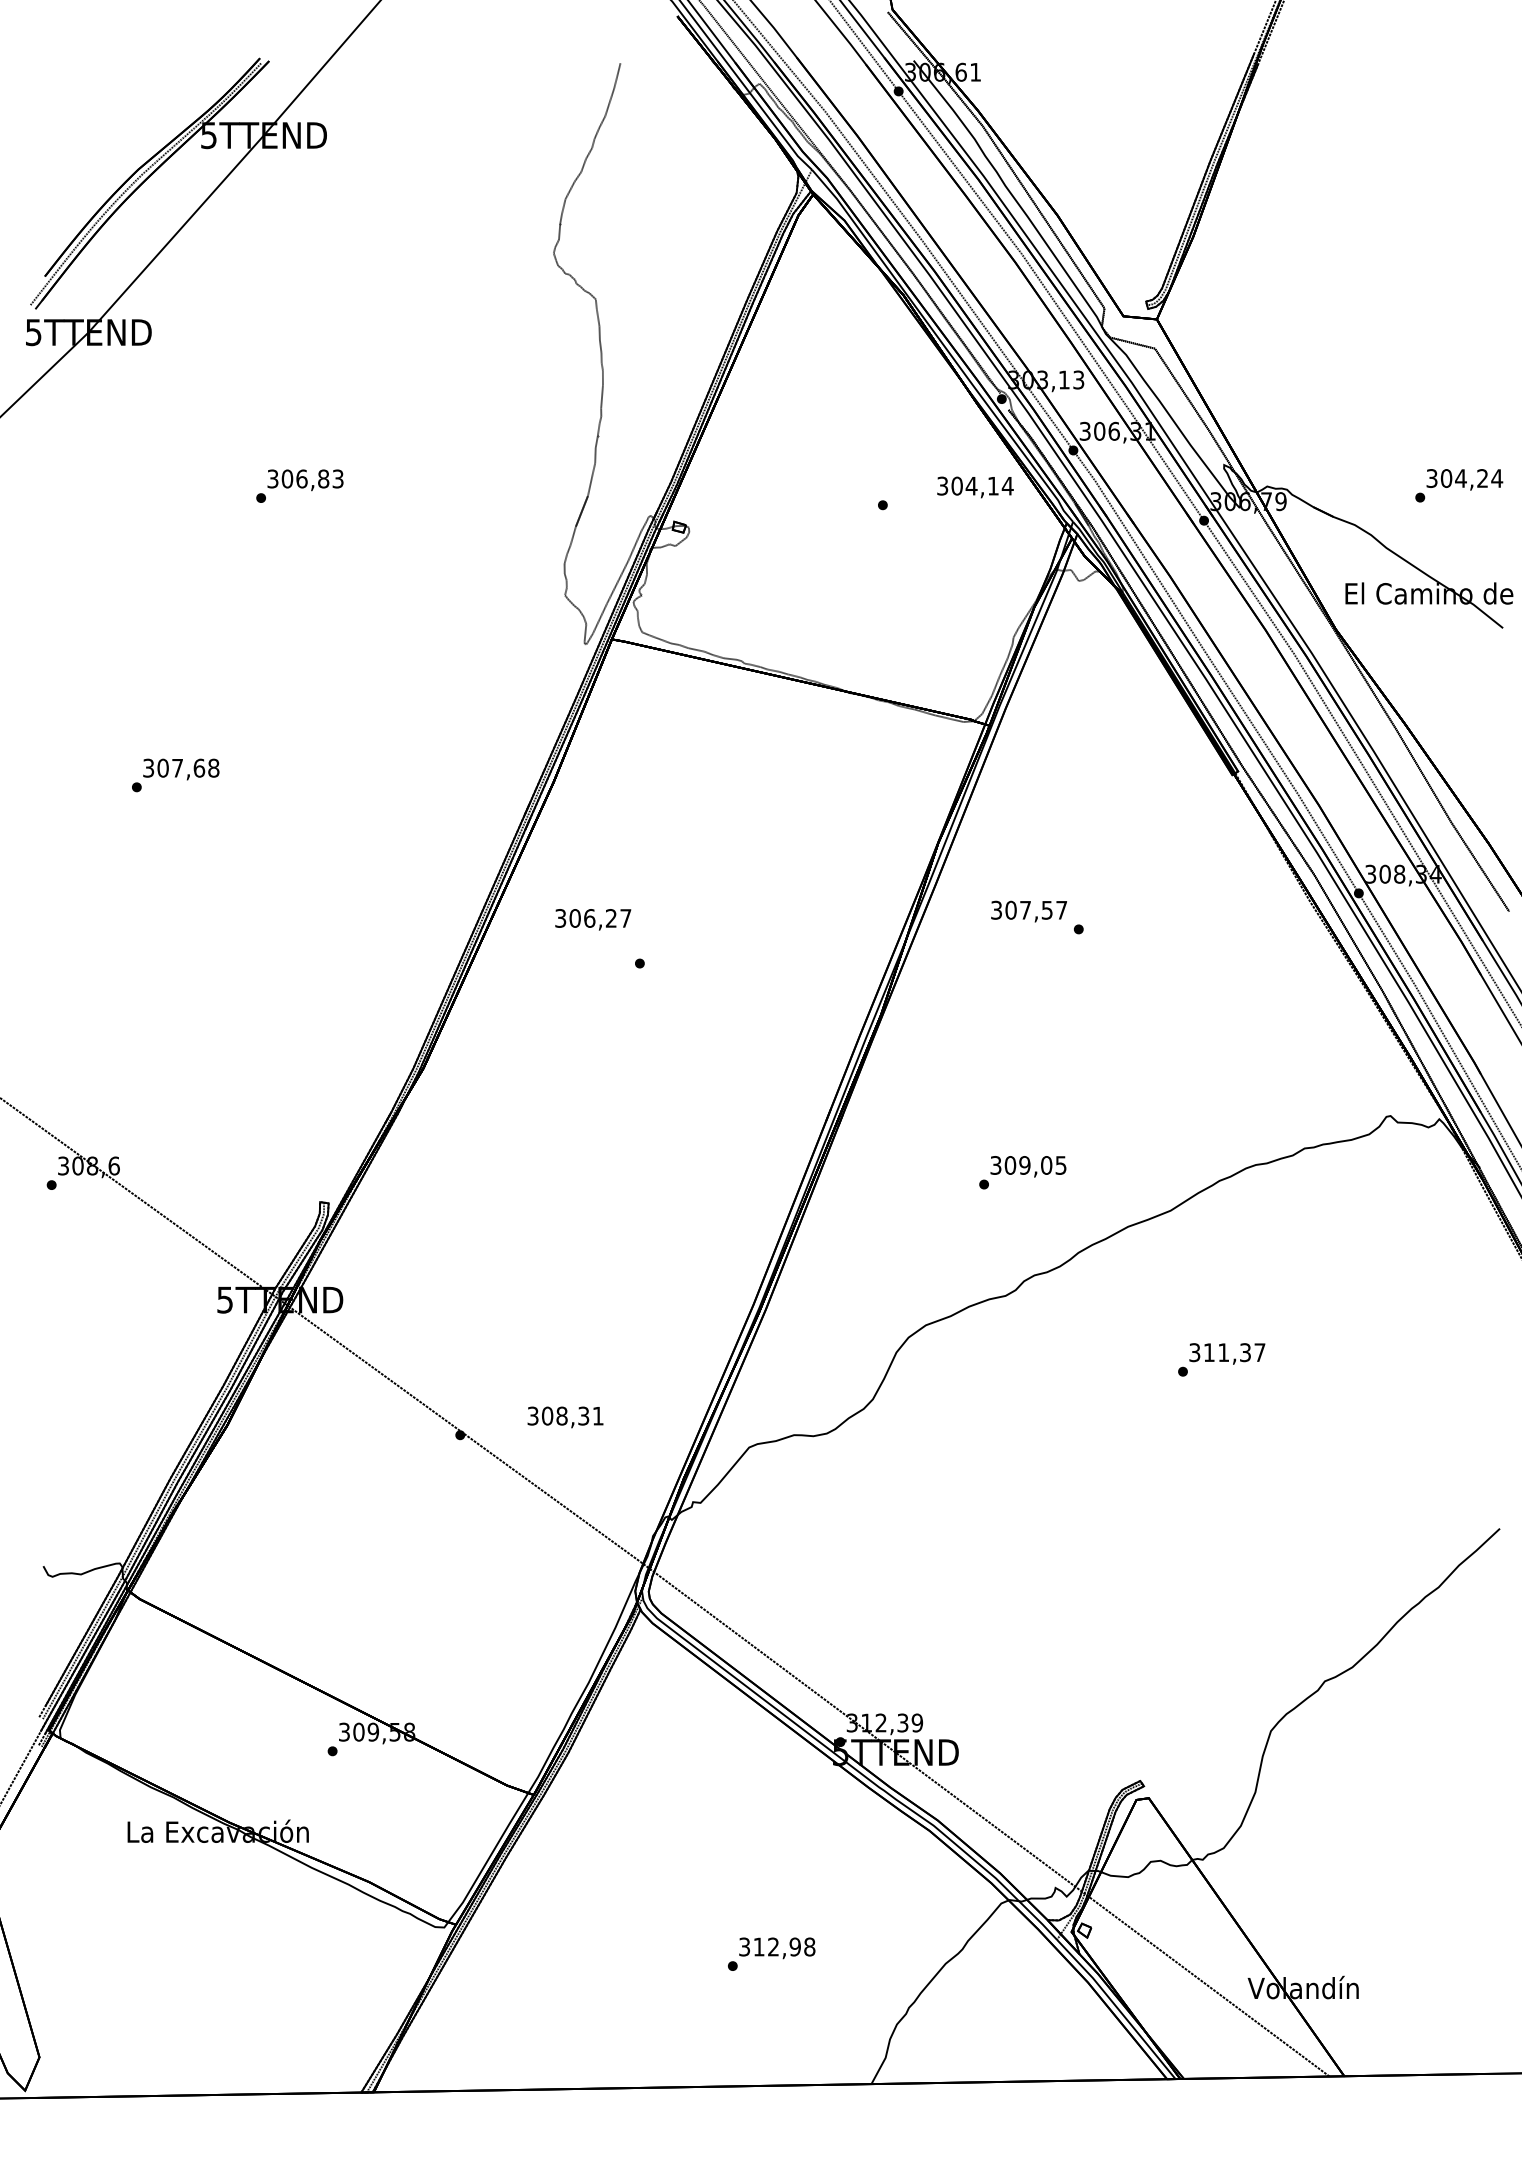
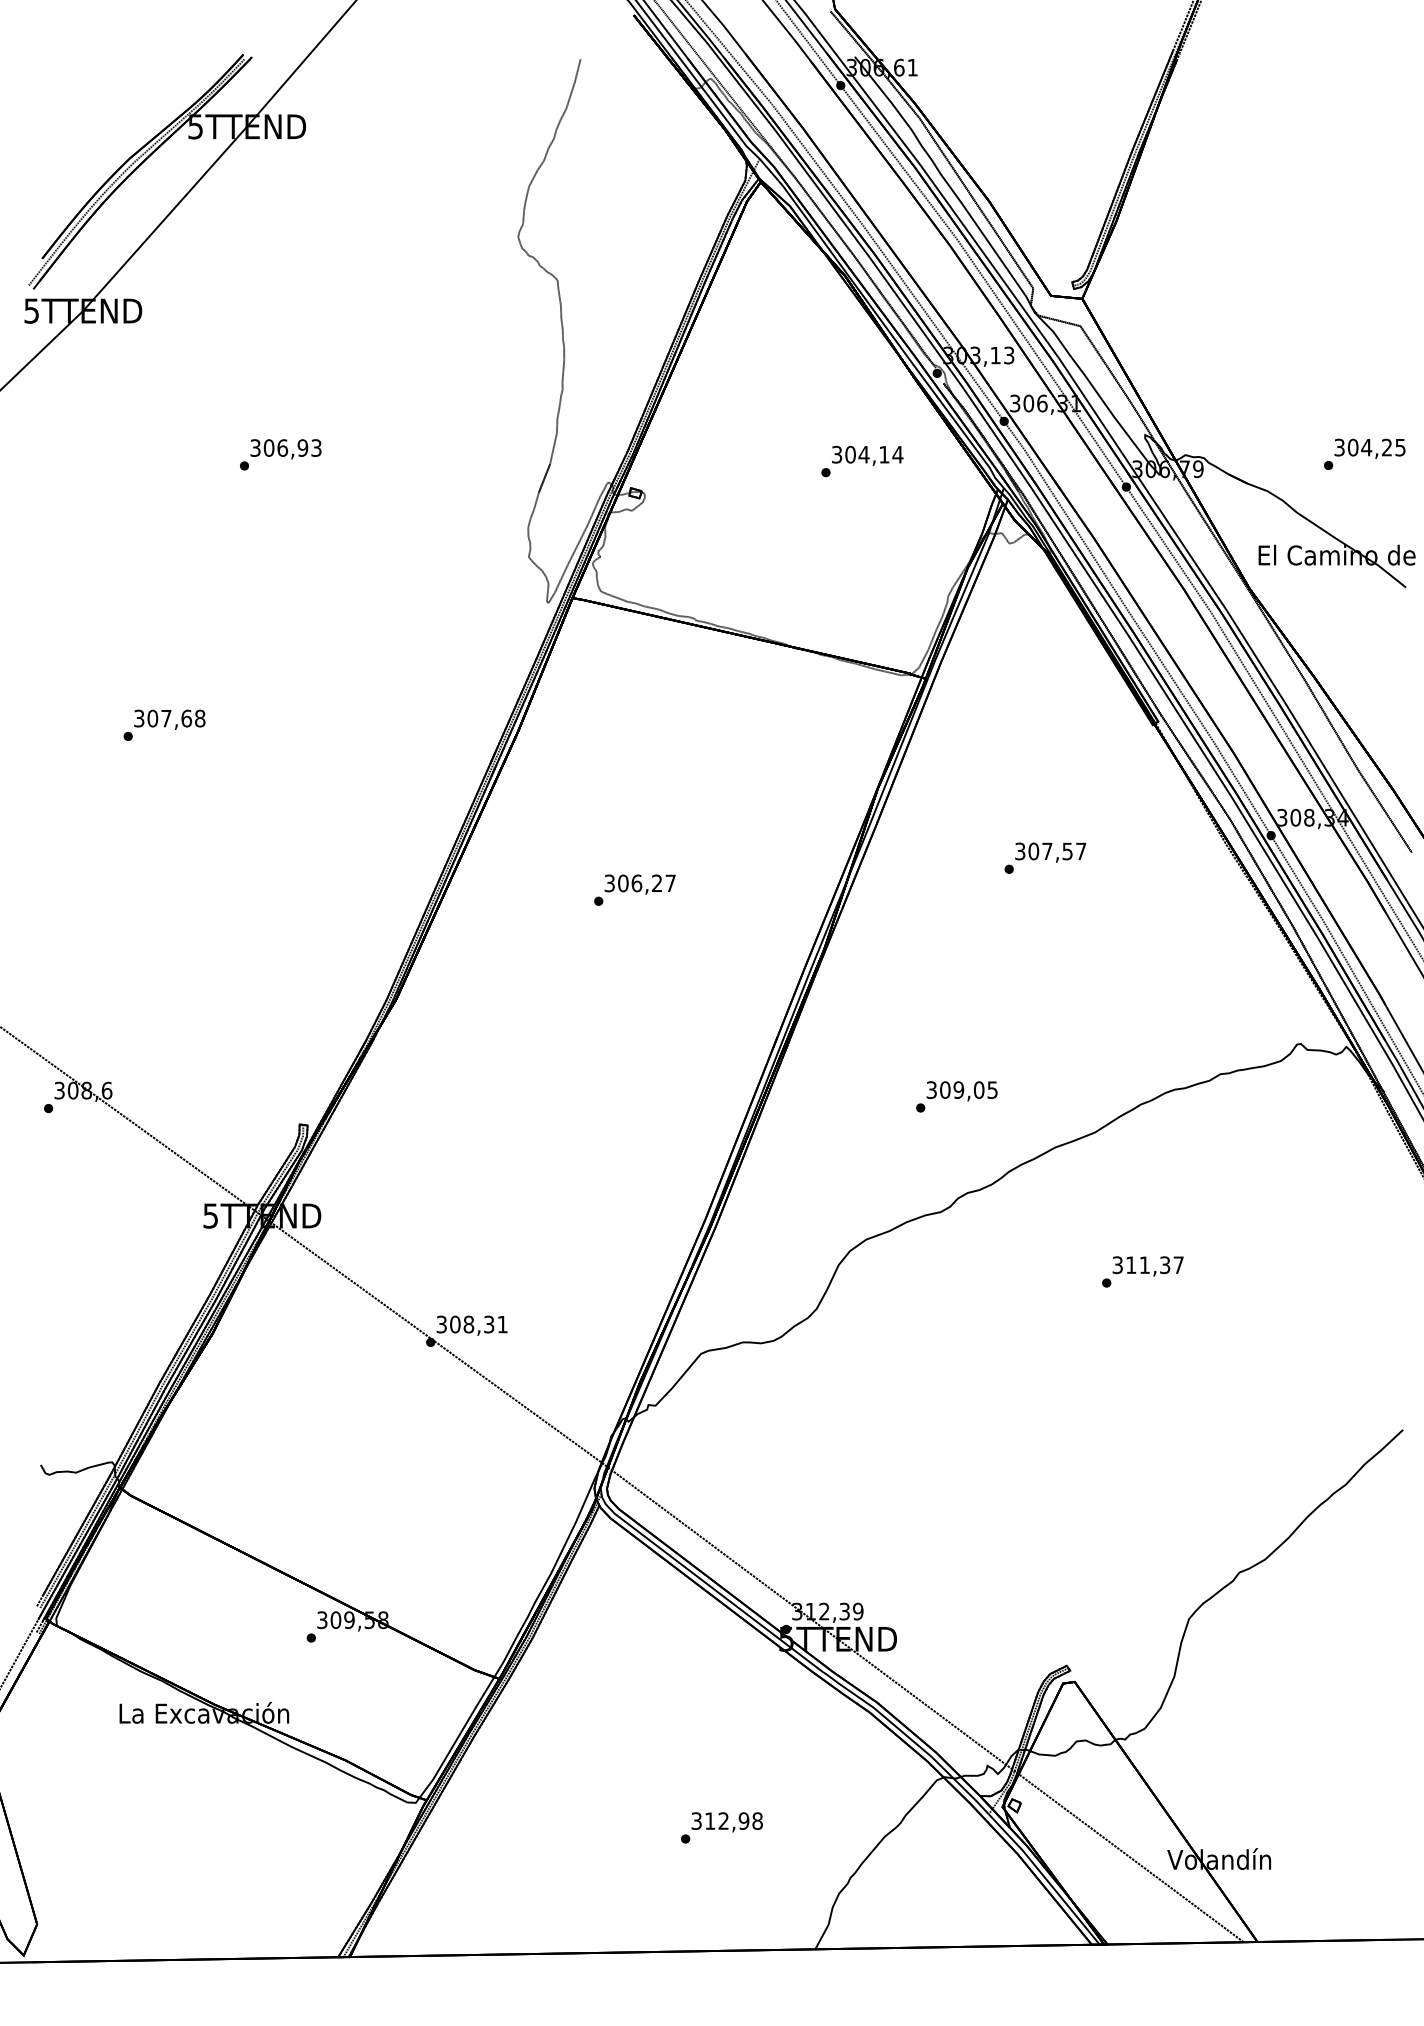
text: (323, 478) -> (302, 447), 306,83 -> 306,93
text: (1497, 478) -> (1400, 447), 304,24 -> 304,25
text: (975, 487) -> (867, 456), moved
text: (1028, 911) -> (1050, 852), moved
text: (593, 919) -> (640, 884), moved
text: (565, 1417) -> (472, 1325), moved

